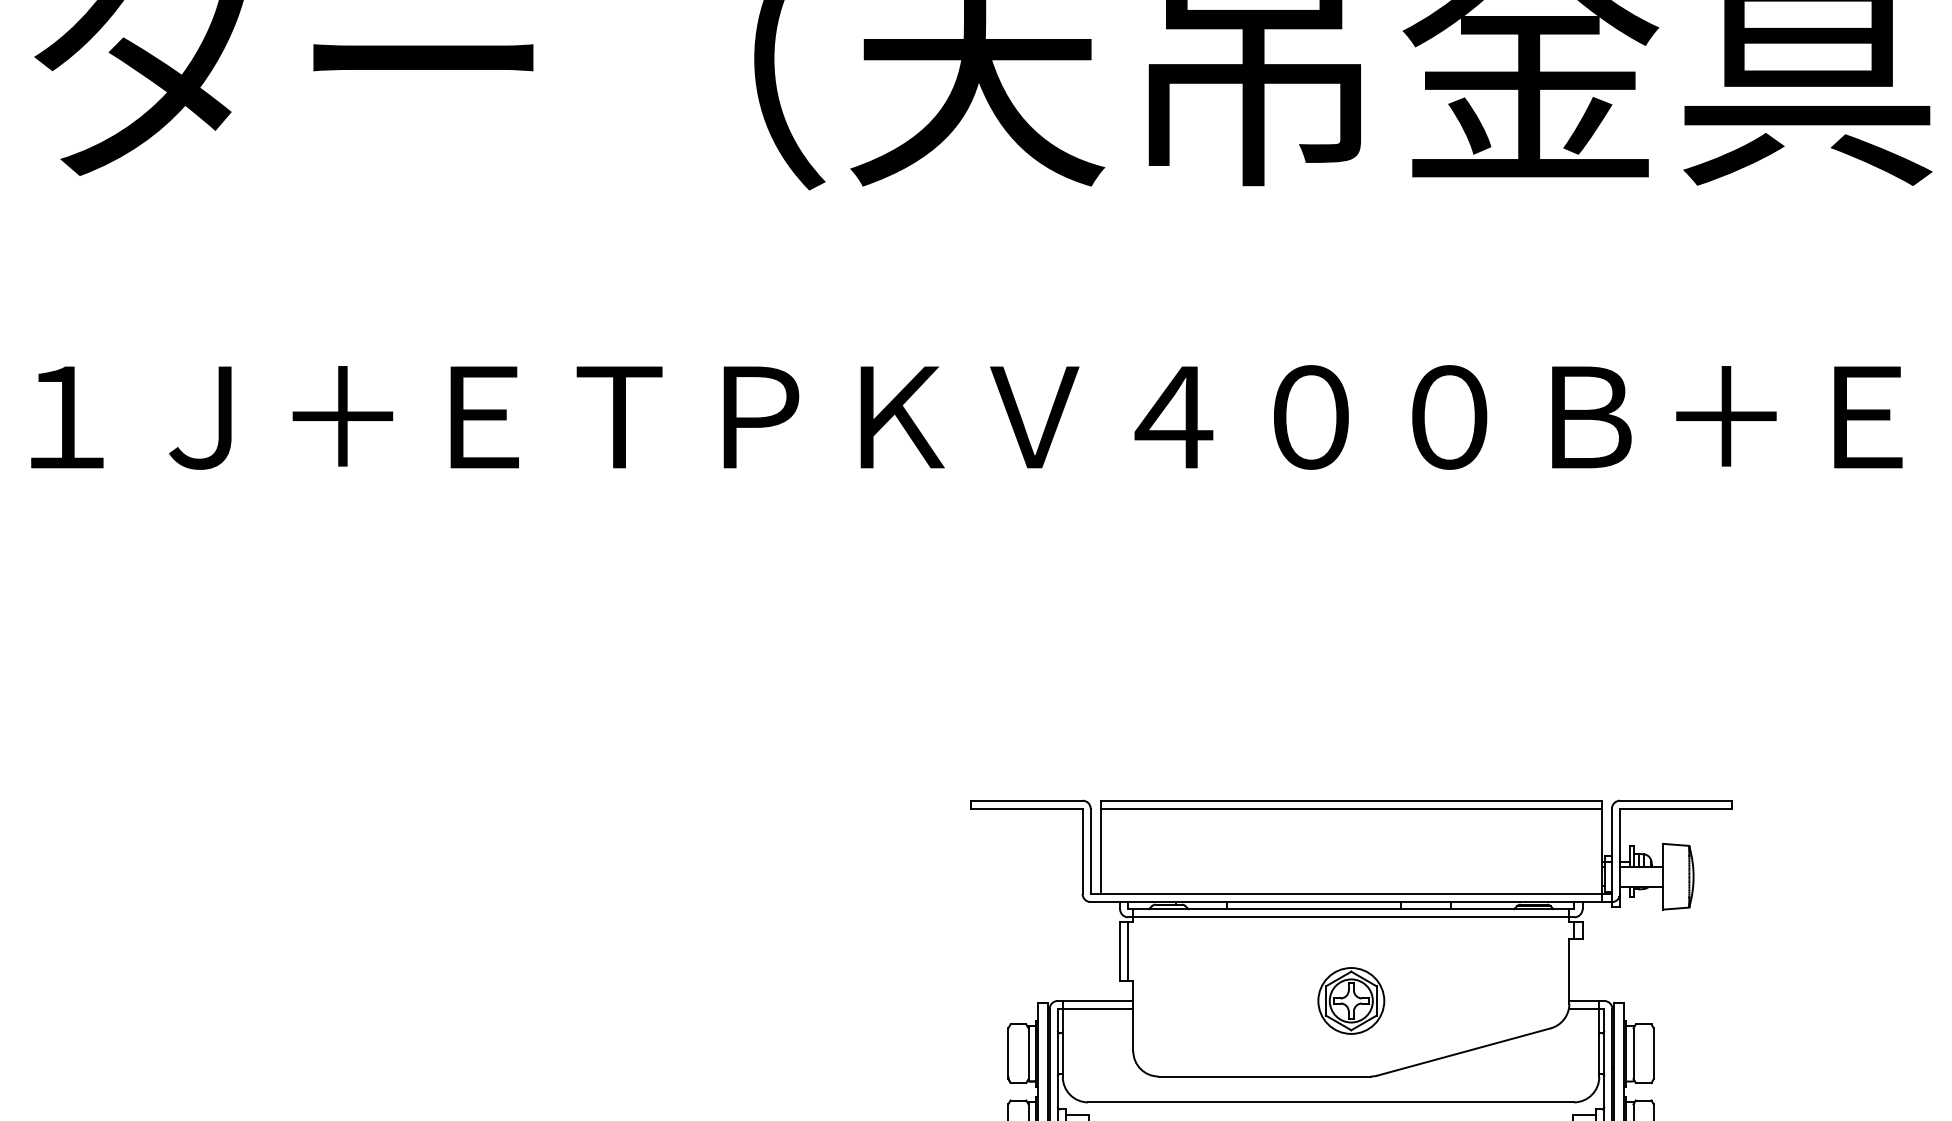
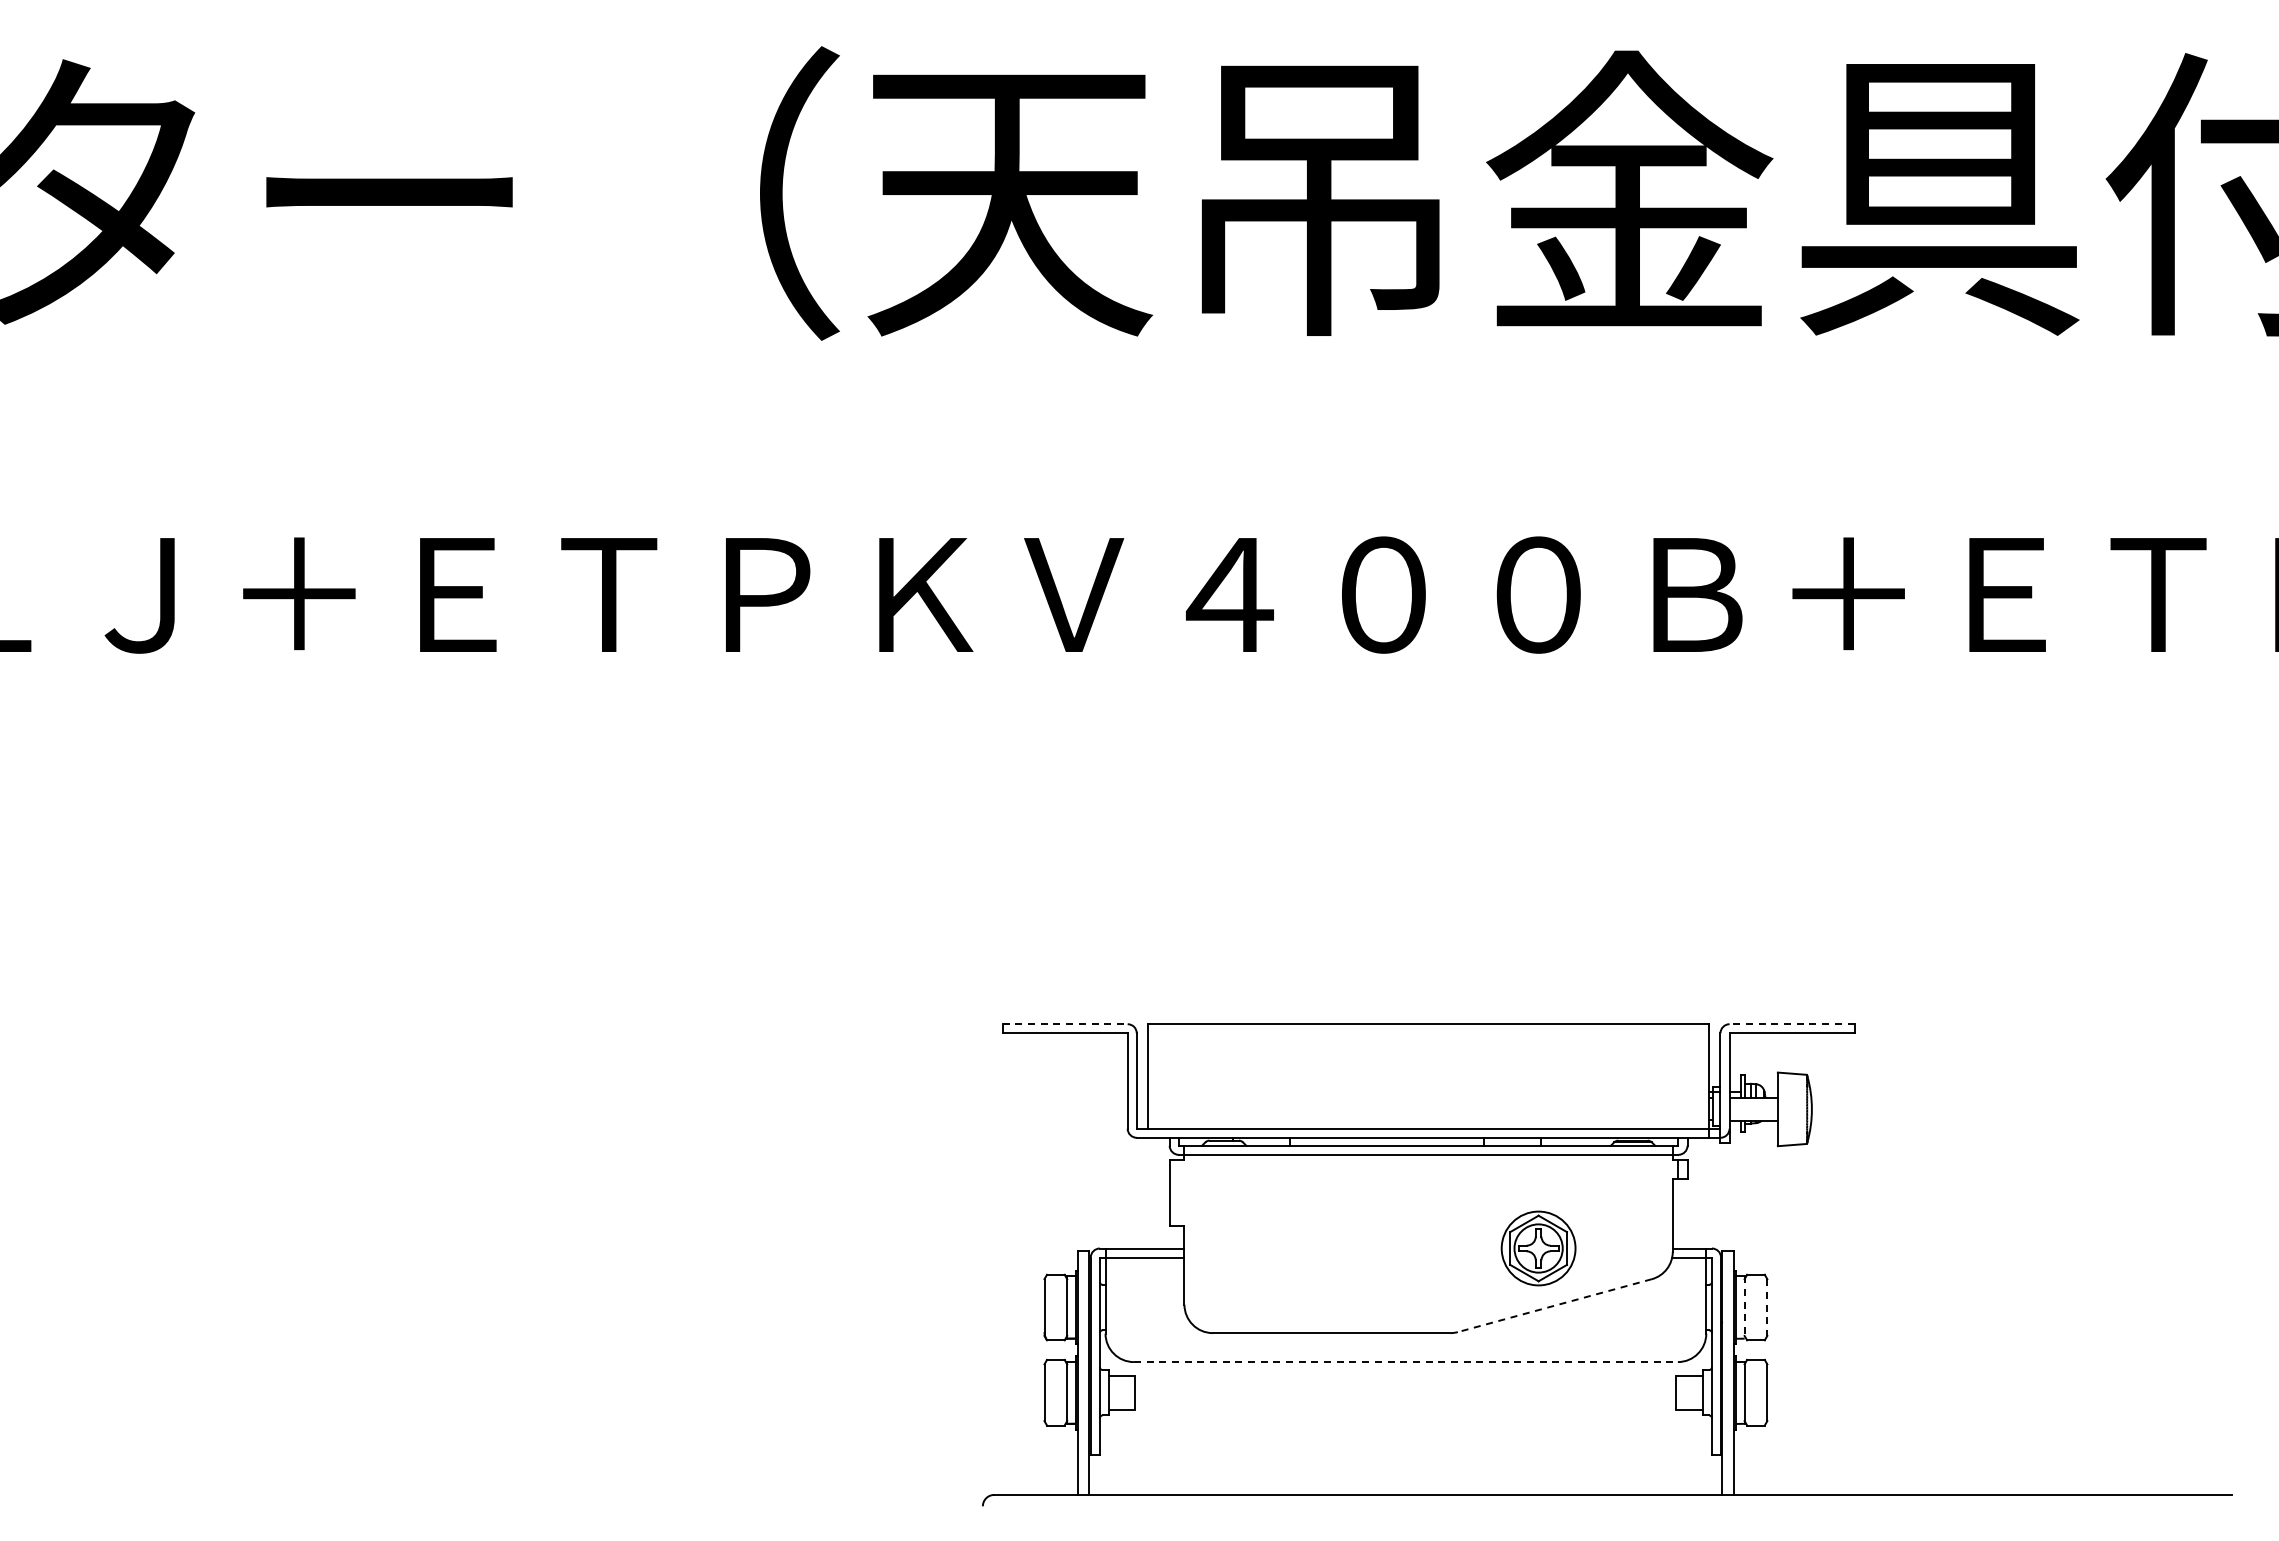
line: (1027, 800) -> (1065, 1024), solid -> dashed
line: (1675, 800) -> (1791, 1024), solid -> dashed
line: (1351, 808) -> (1428, 1033), removed
line: (1127, 950) -> (1178, 1192), removed
part: (1351, 1000) -> (1538, 1248), moved
line: (1463, 1051) -> (1554, 1305), solid -> dashed
line: (1633, 1053) -> (1744, 1307), solid -> dashed
line: (1653, 1054) -> (1767, 1308), solid -> dashed
line: (1330, 1102) -> (1405, 1362), solid -> dashed

